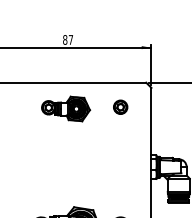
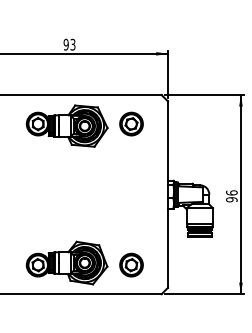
text: (68, 39) -> (69, 44), 87 -> 93
part: (120, 106) -> (131, 123), size x1.43
part: (65, 108) -> (66, 125), size x1.43

